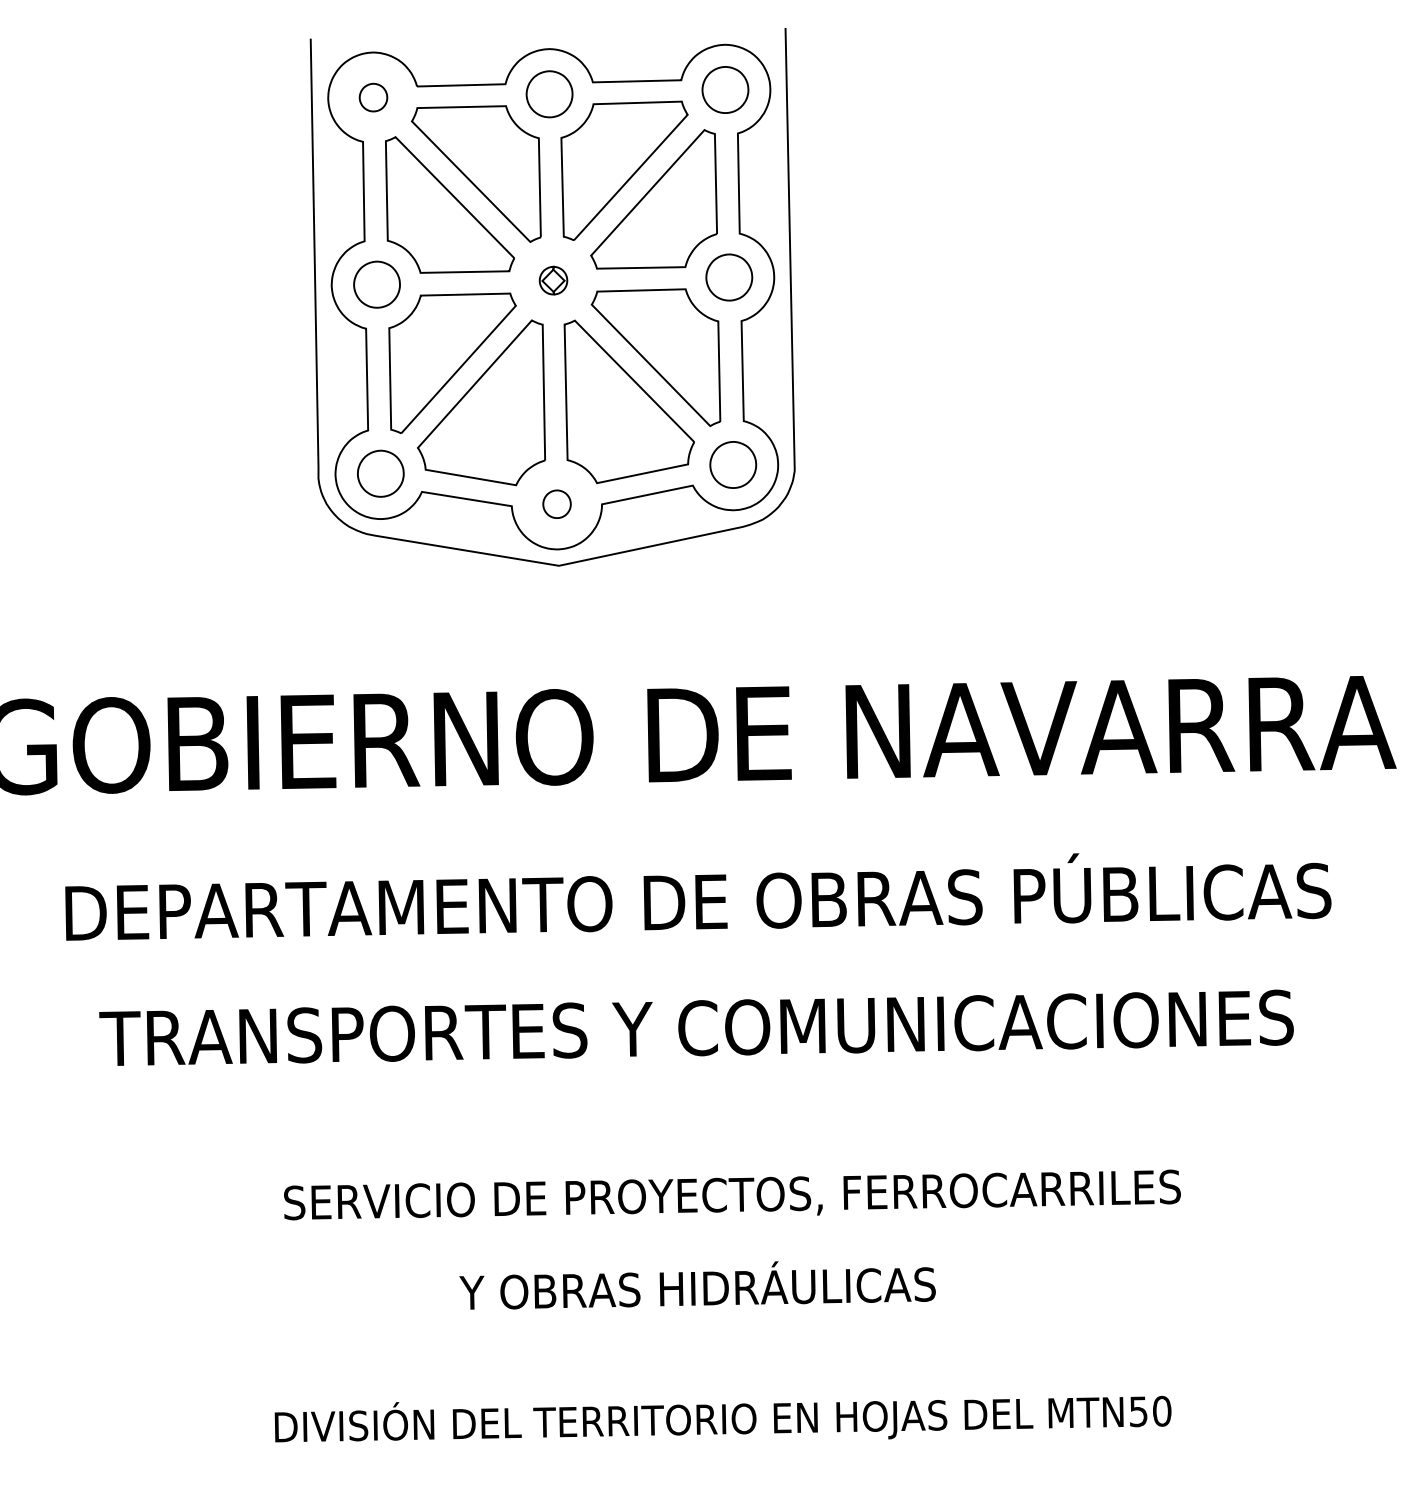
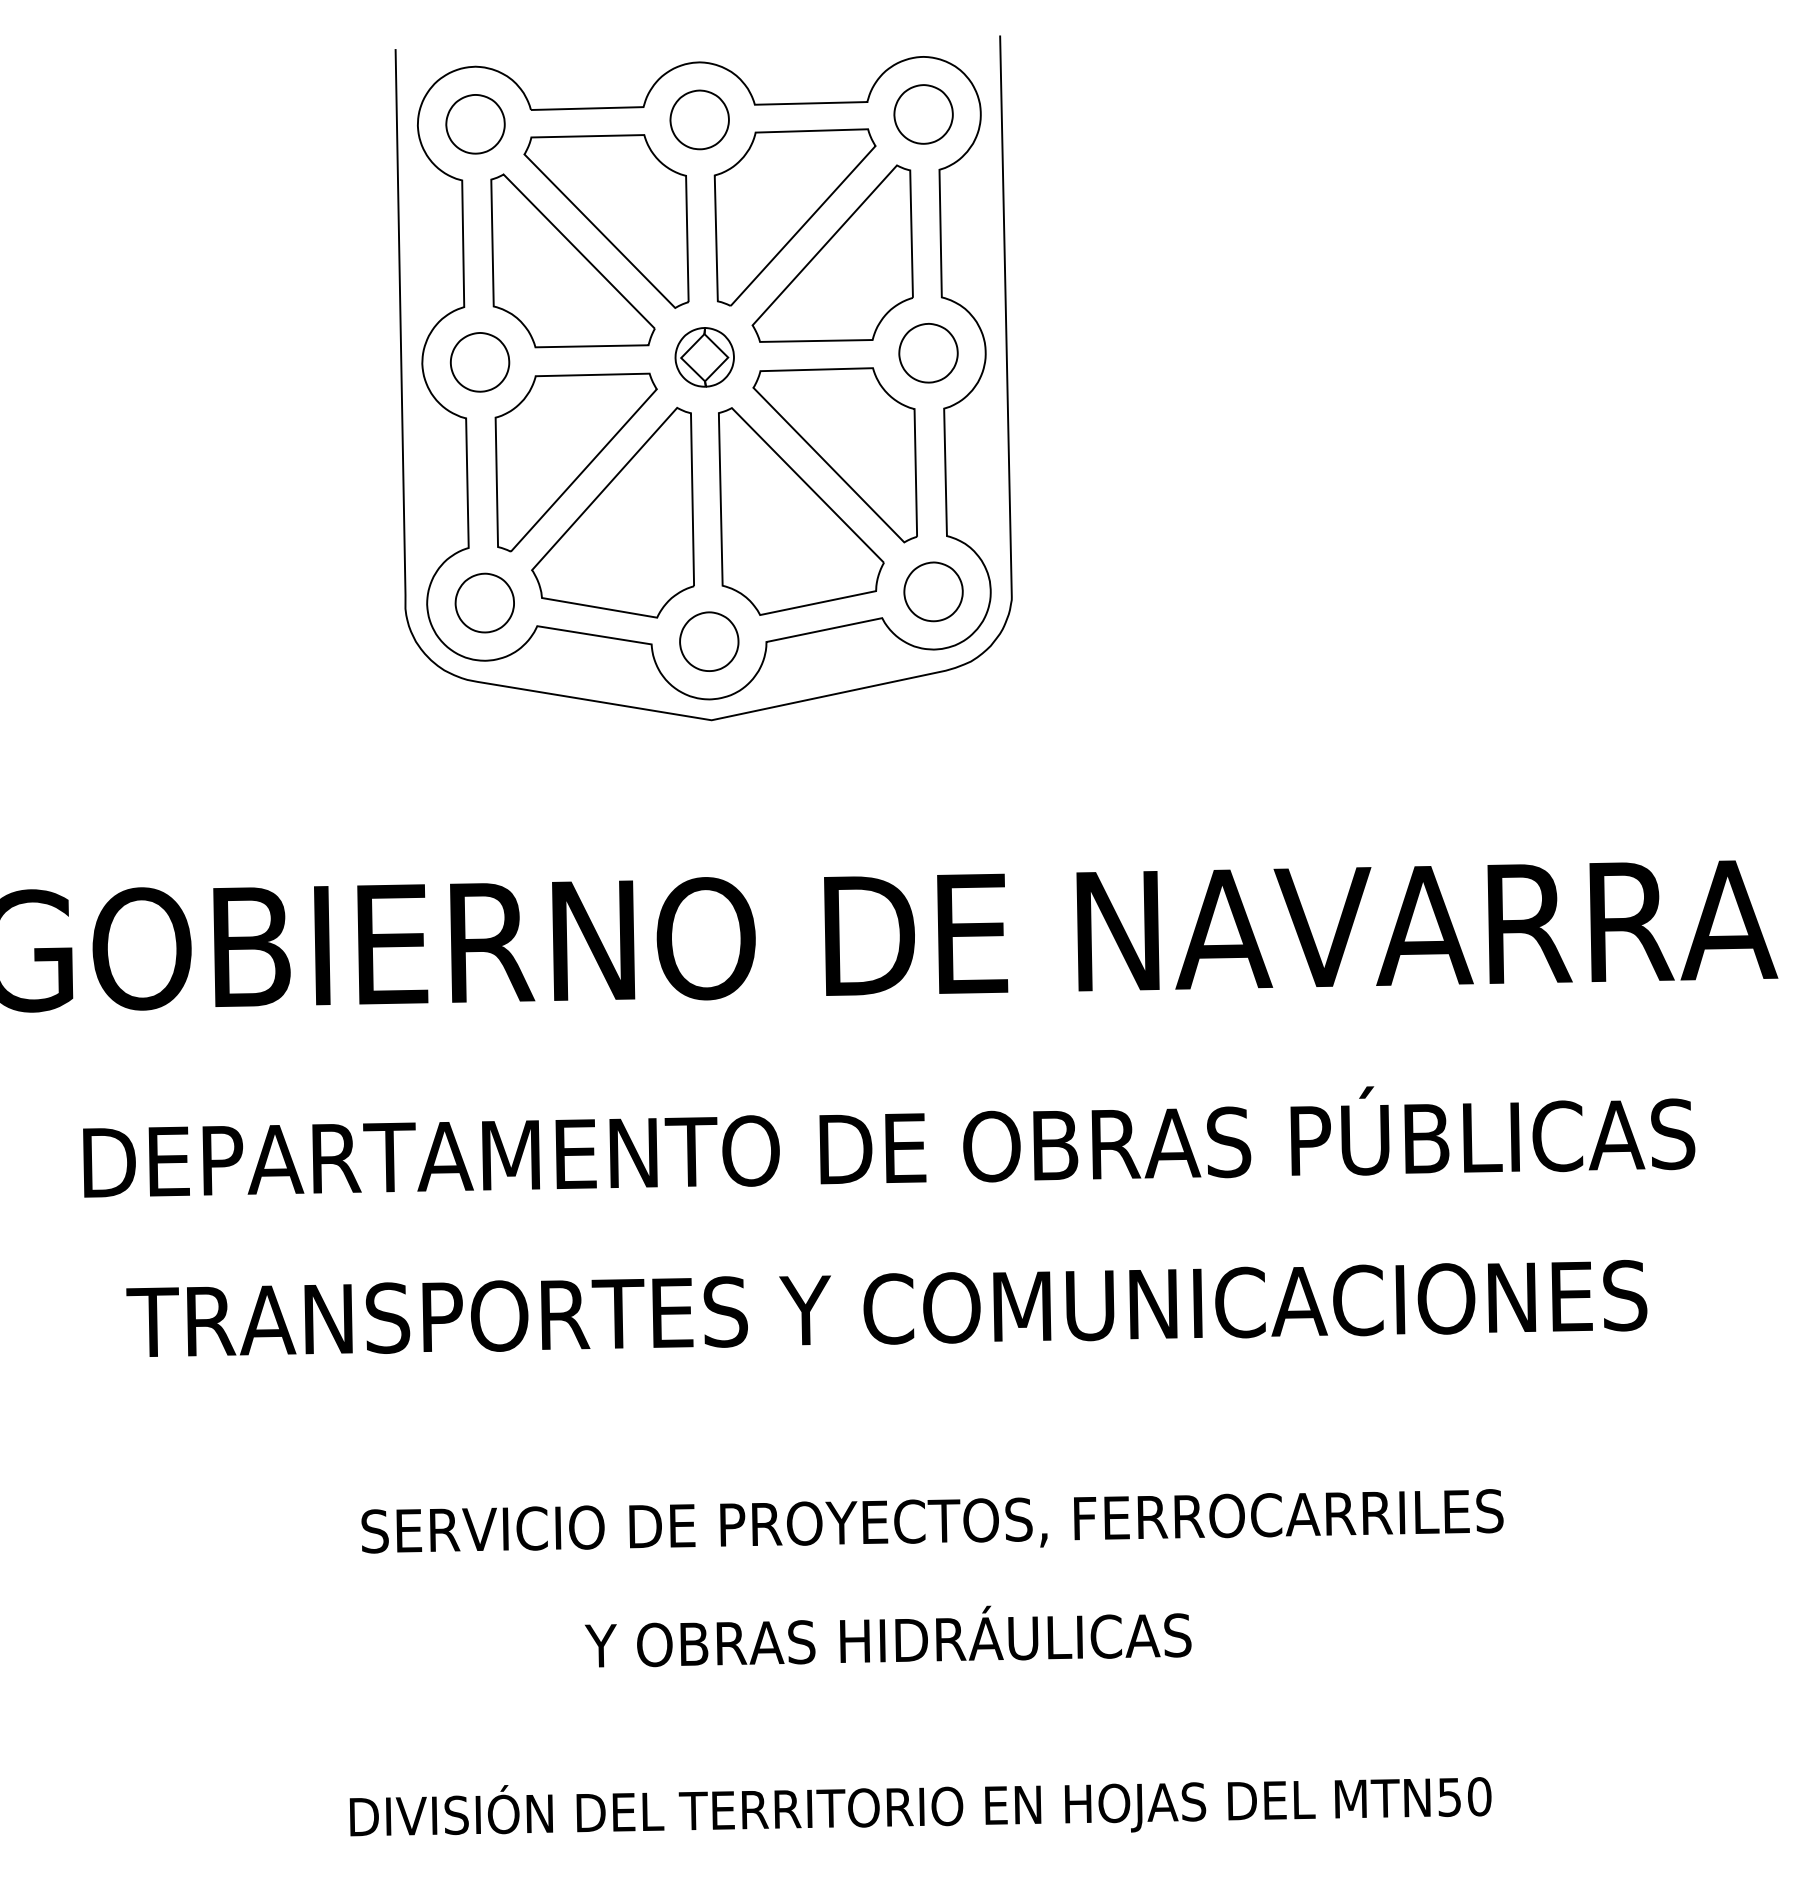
part: (373, 97) -> (475, 124), size x1.67
part: (553, 280) -> (704, 357), size x1.67
part: (556, 504) -> (708, 642), size x1.67

